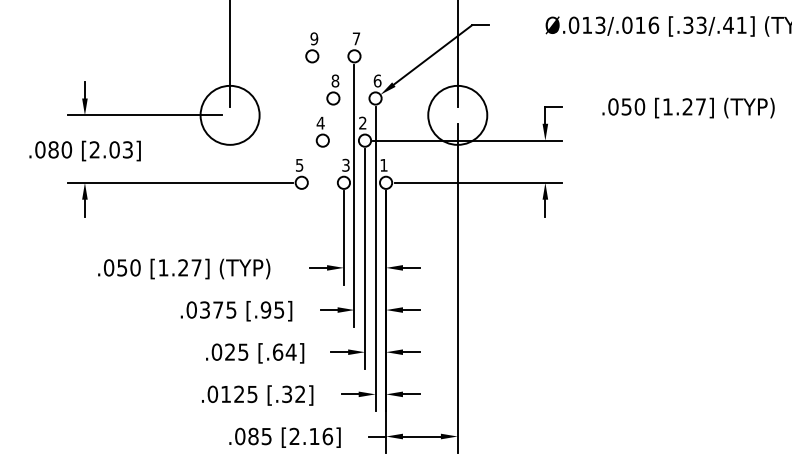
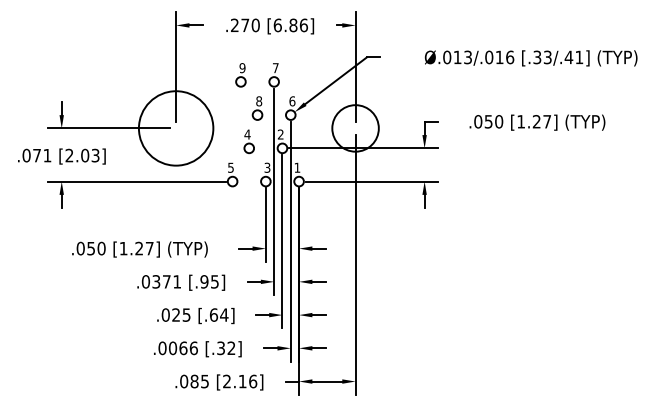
circle: (229, 115) -> (175, 128), size x1.6
text: (60, 149) -> (42, 155), .080 -> .071
text: (230, 309) -> (176, 281), .0375 -> .0371
text: (239, 394) -> (183, 348), .0125 -> .0066

